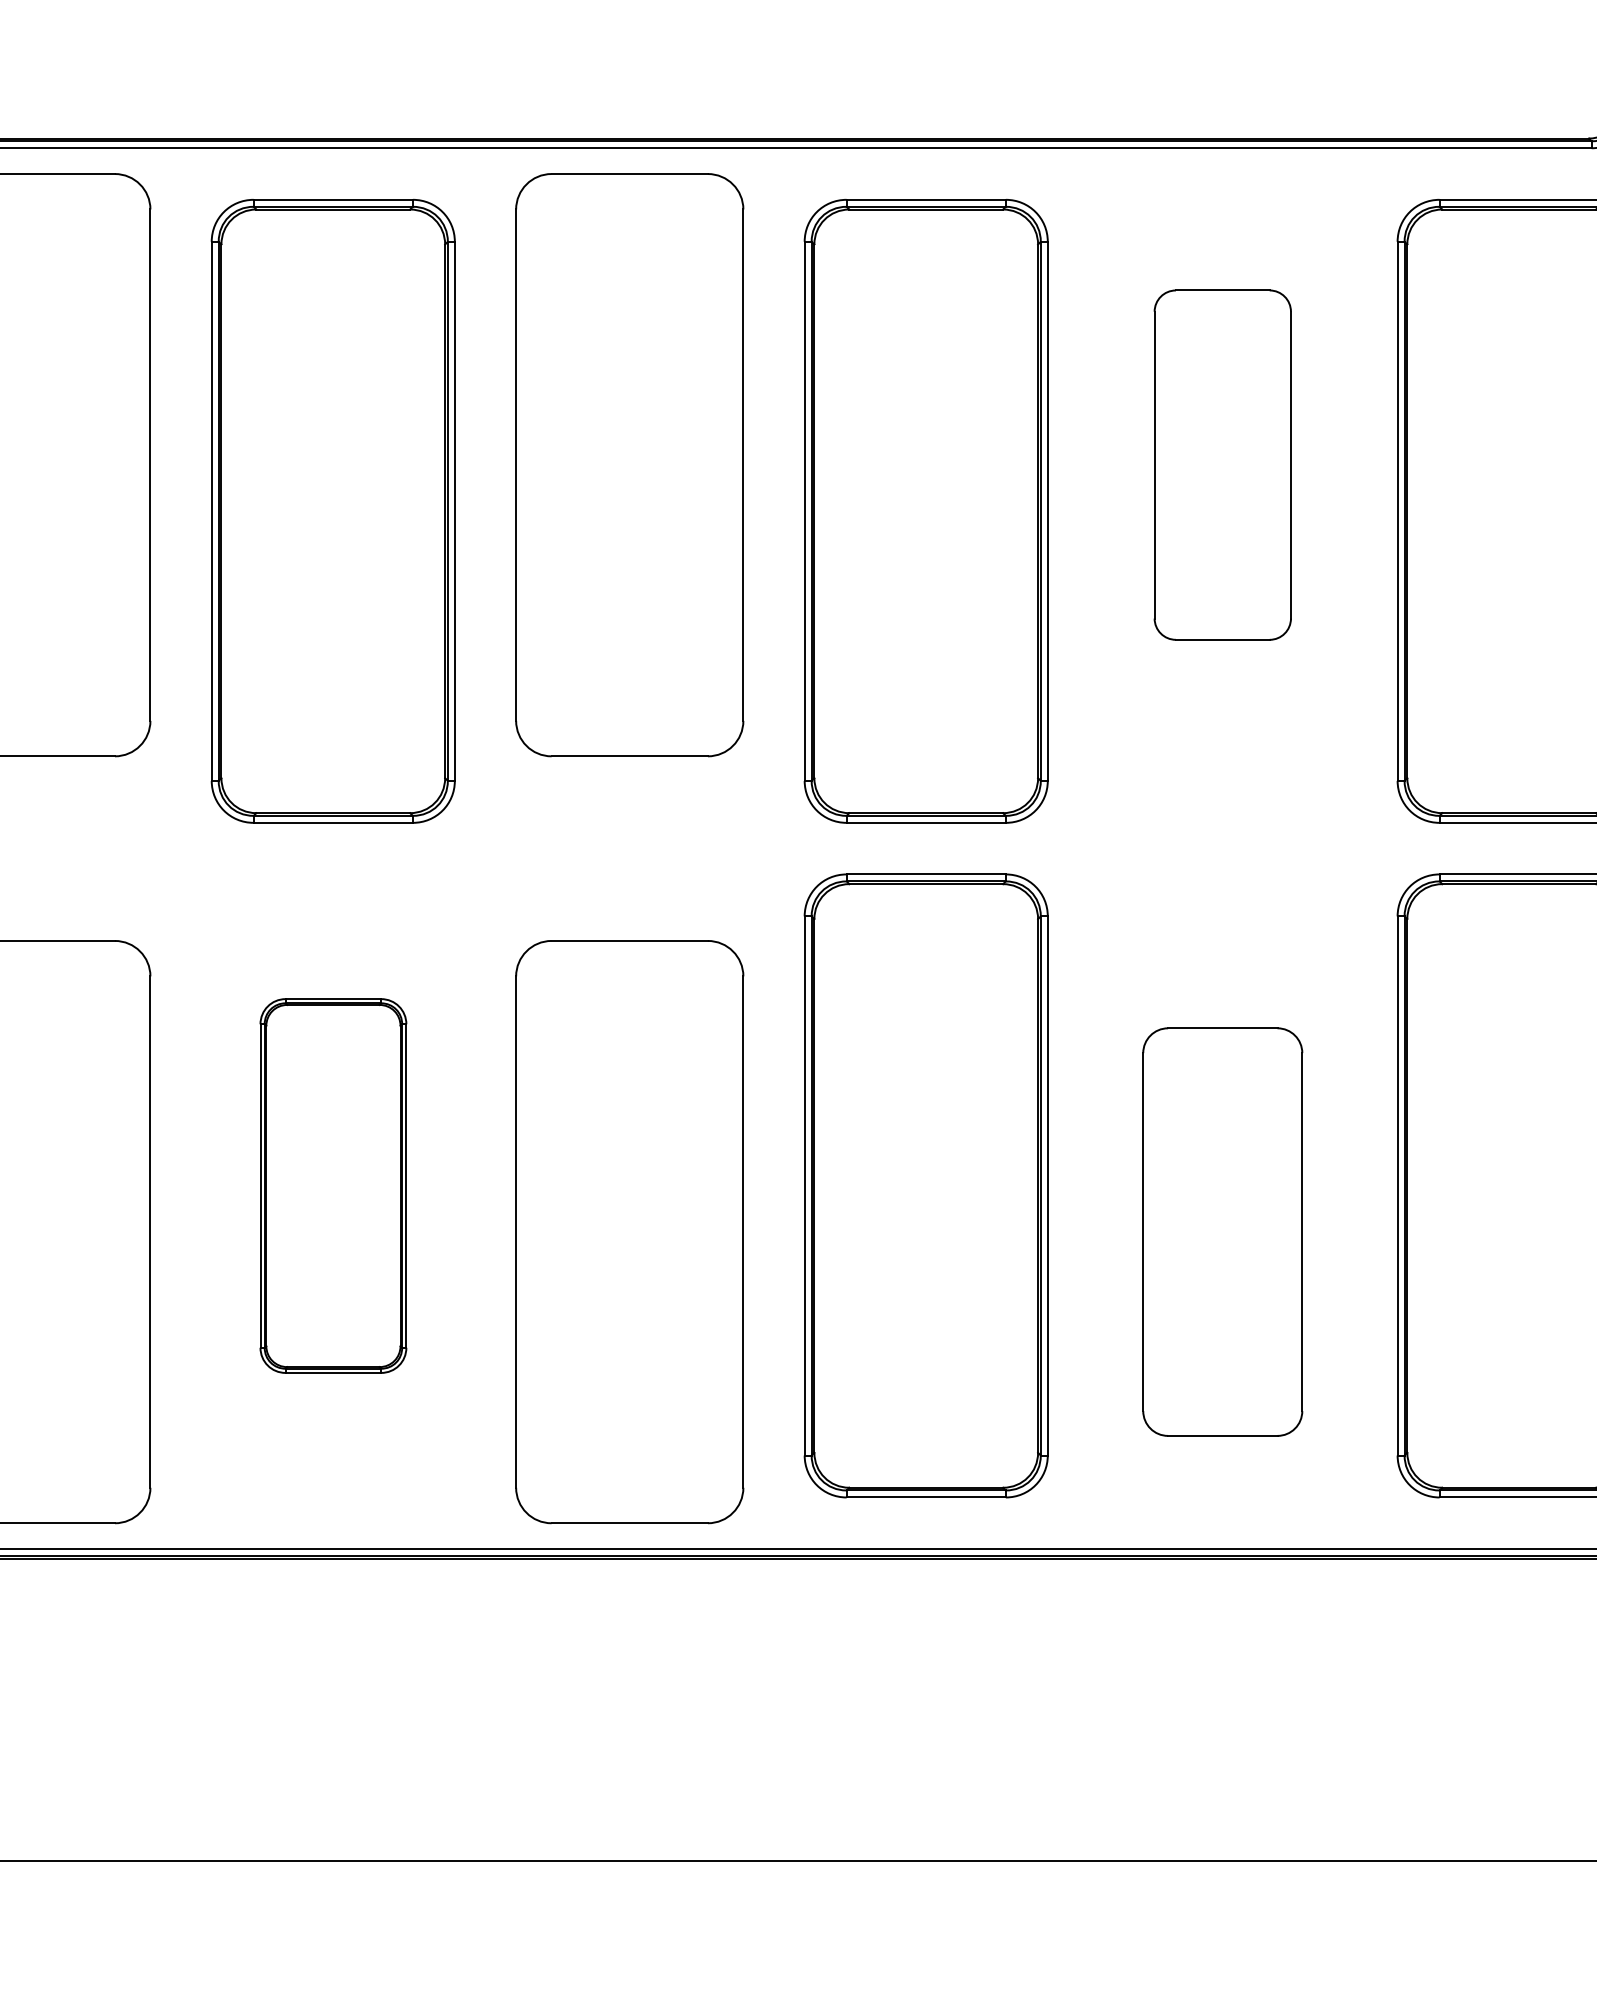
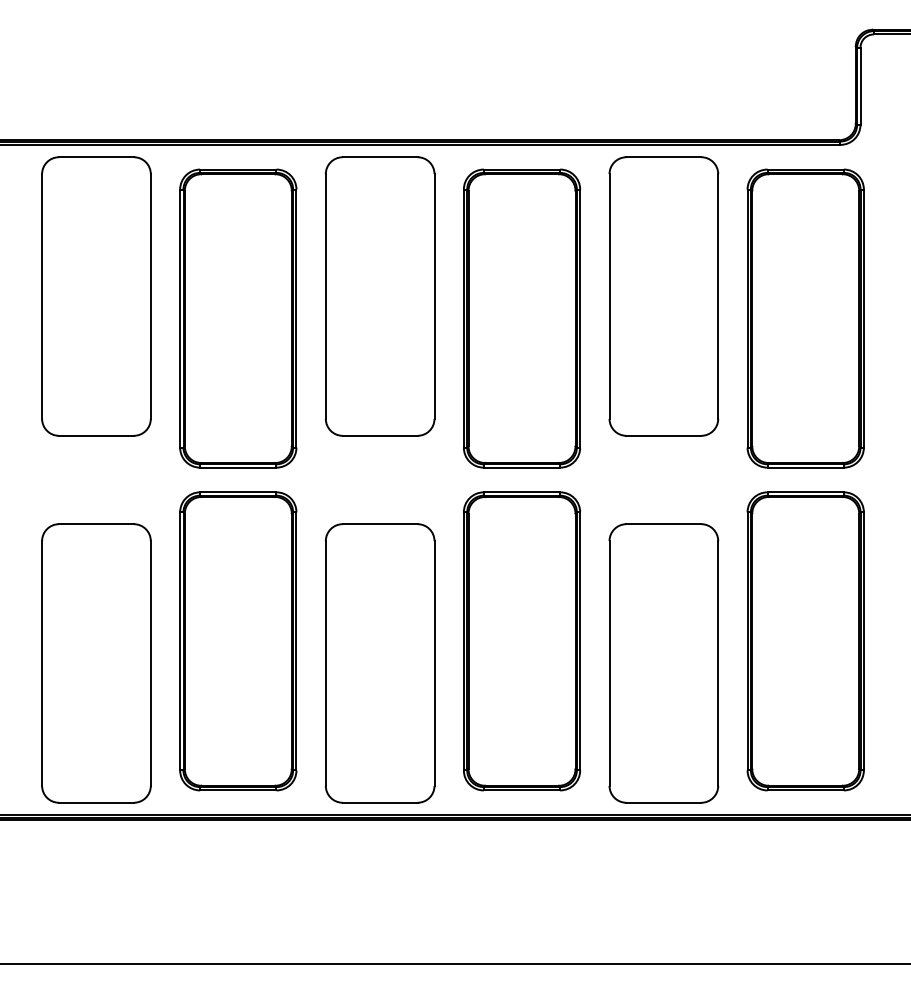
part: (1221, 465) -> (663, 296), size x1.67
part: (333, 1186) -> (238, 641), size x1.67
part: (1221, 1232) -> (663, 663), size x1.43

